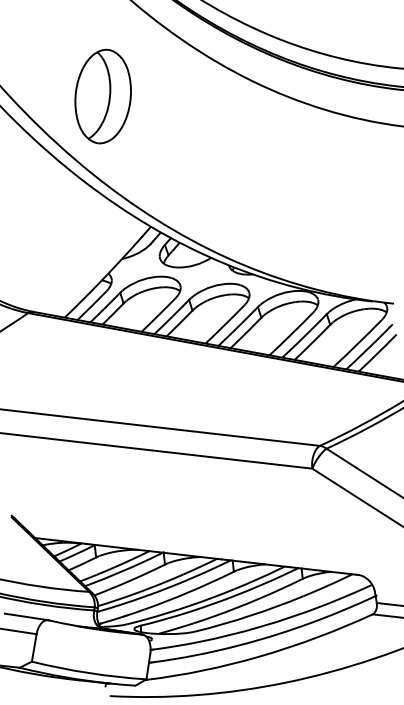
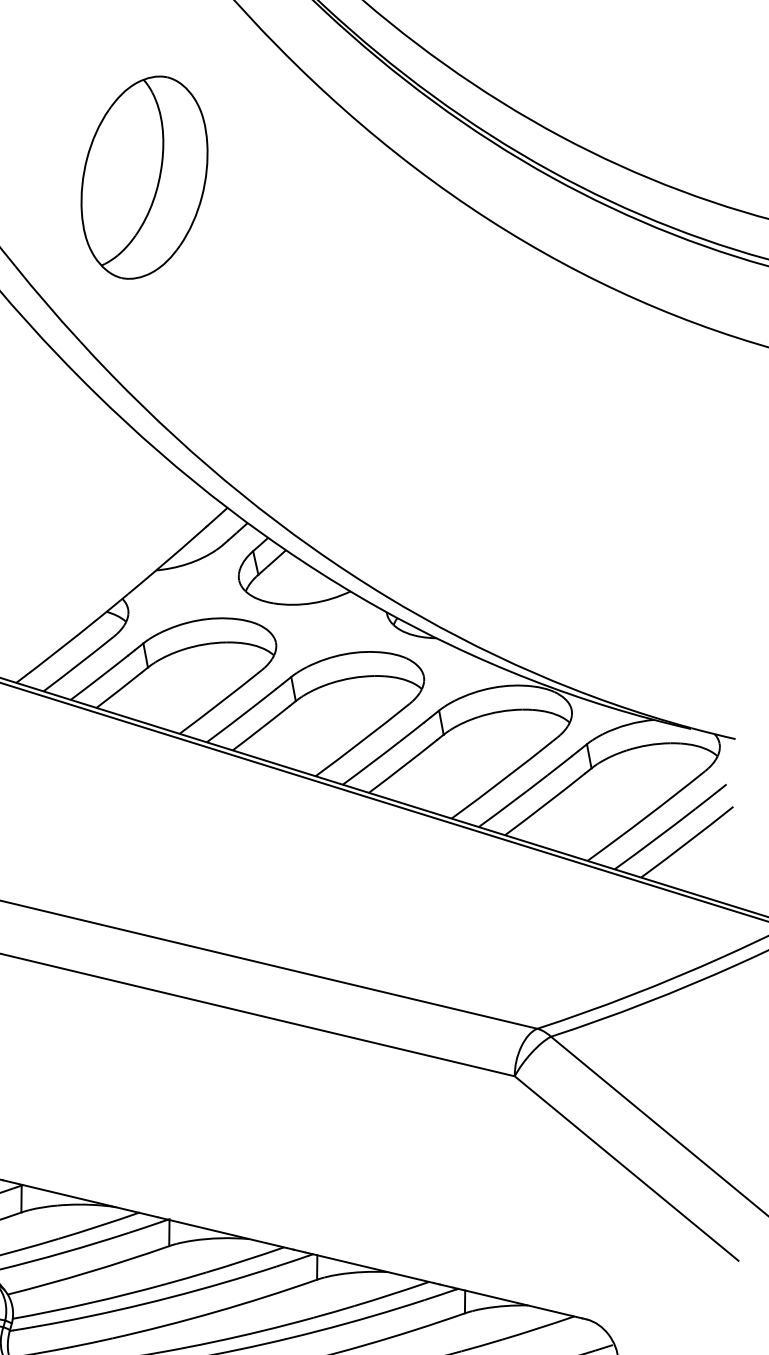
part: (102, 96) -> (143, 177), moved

